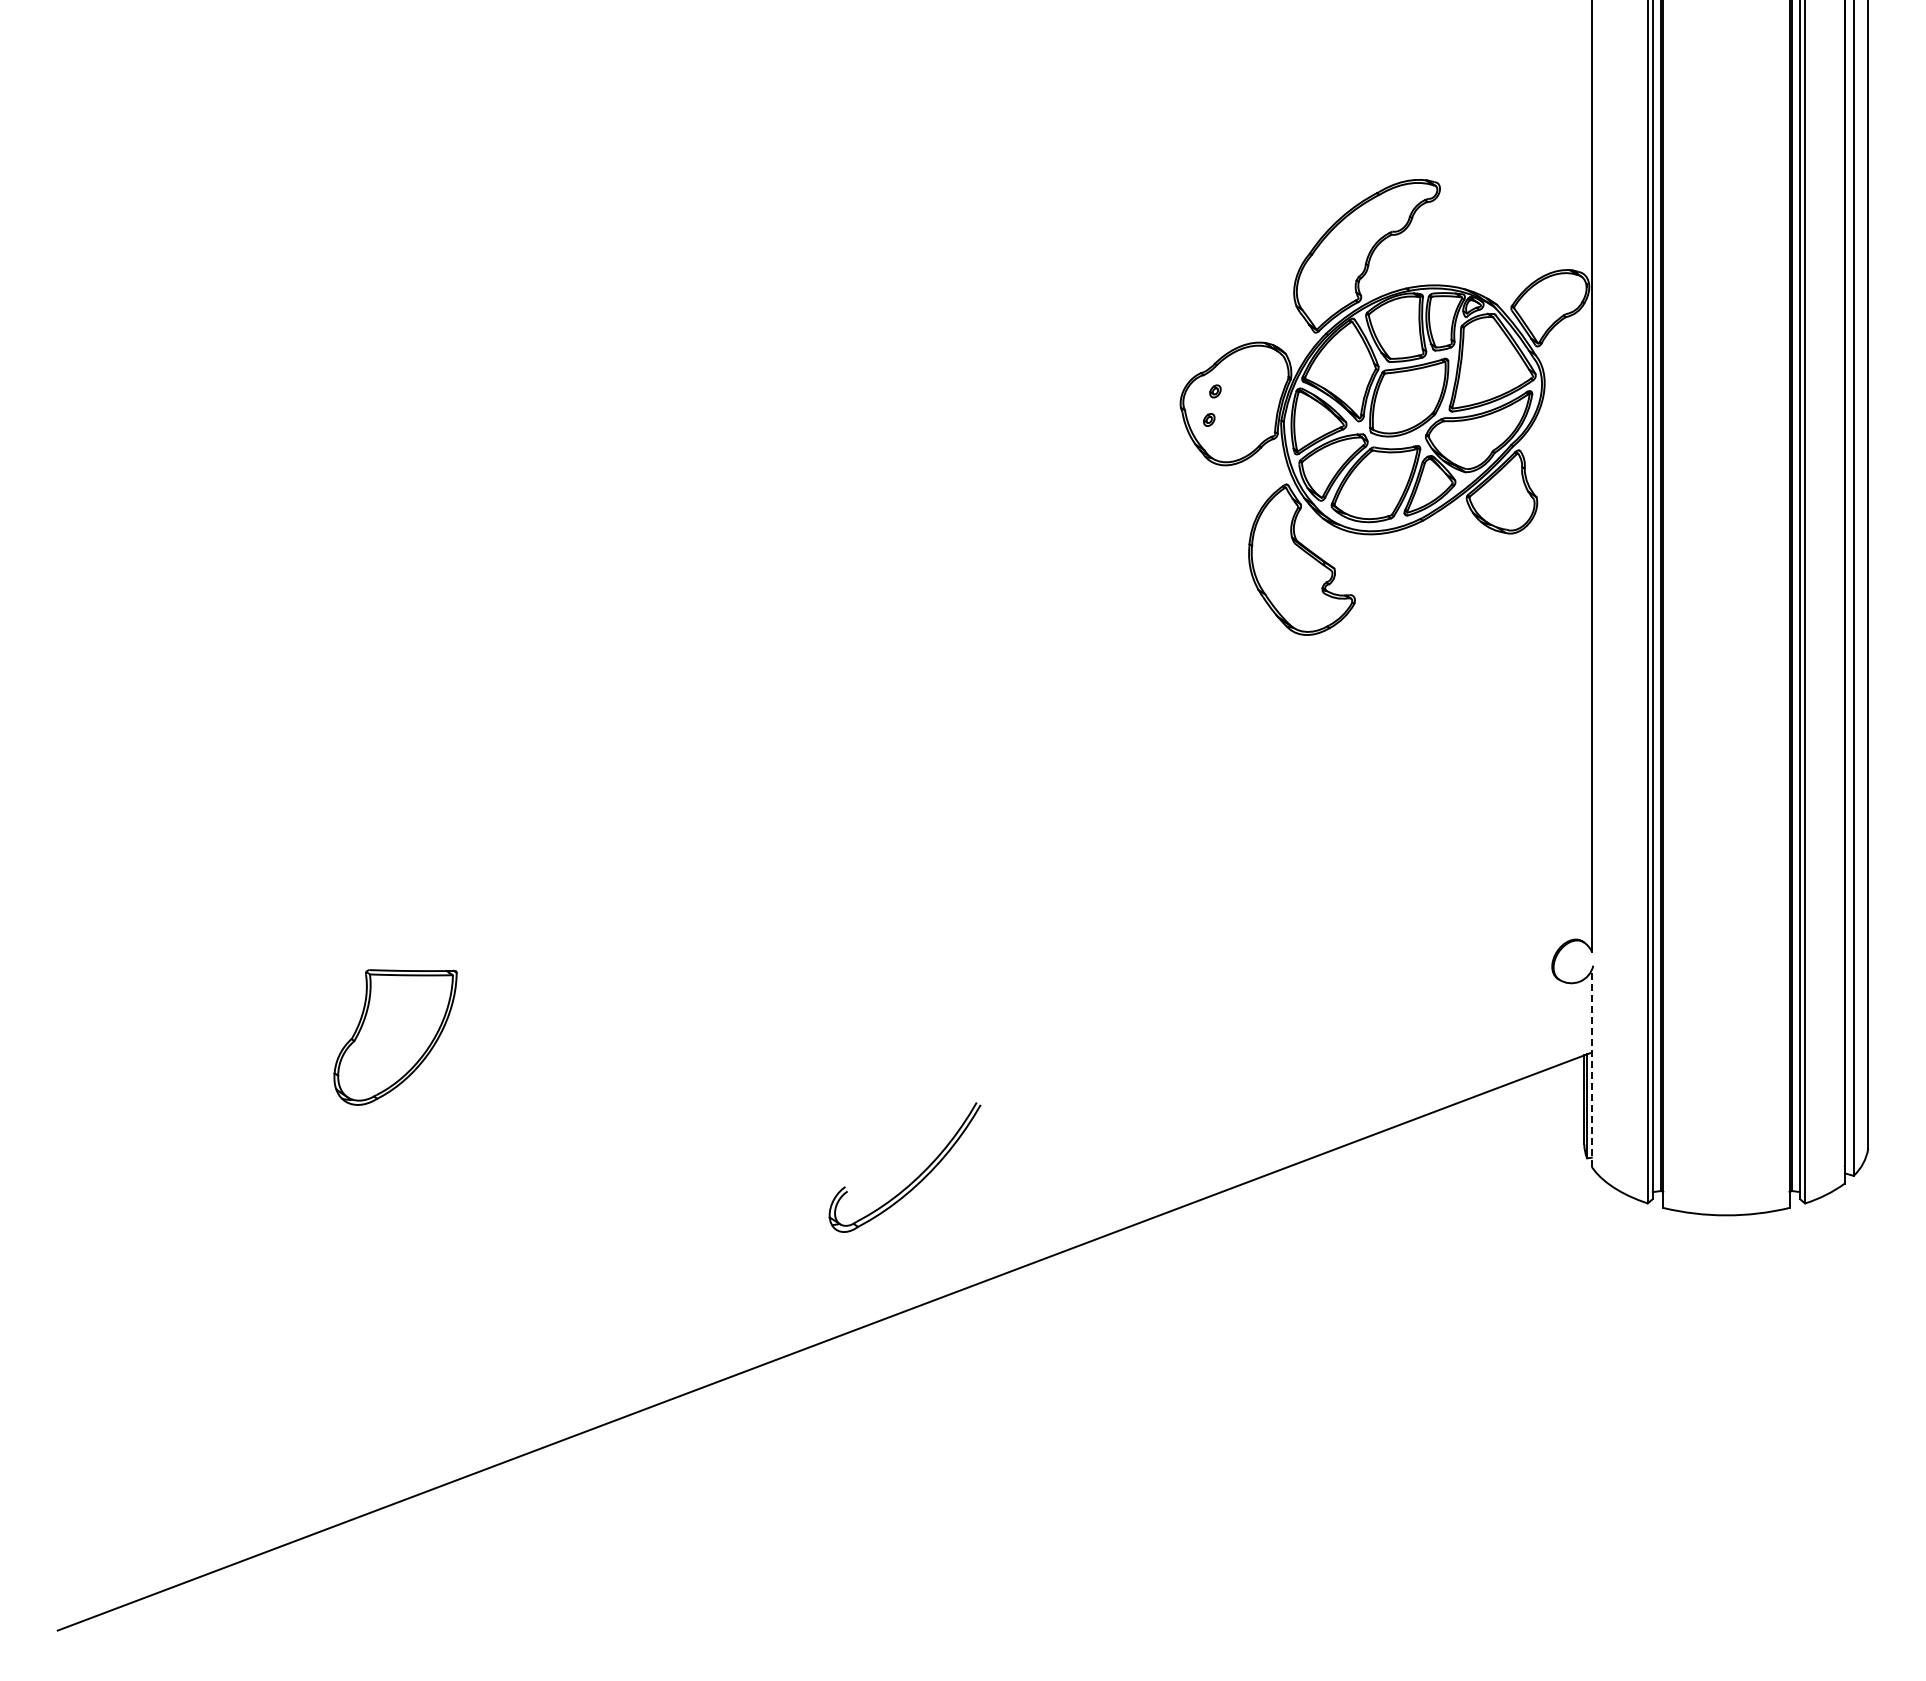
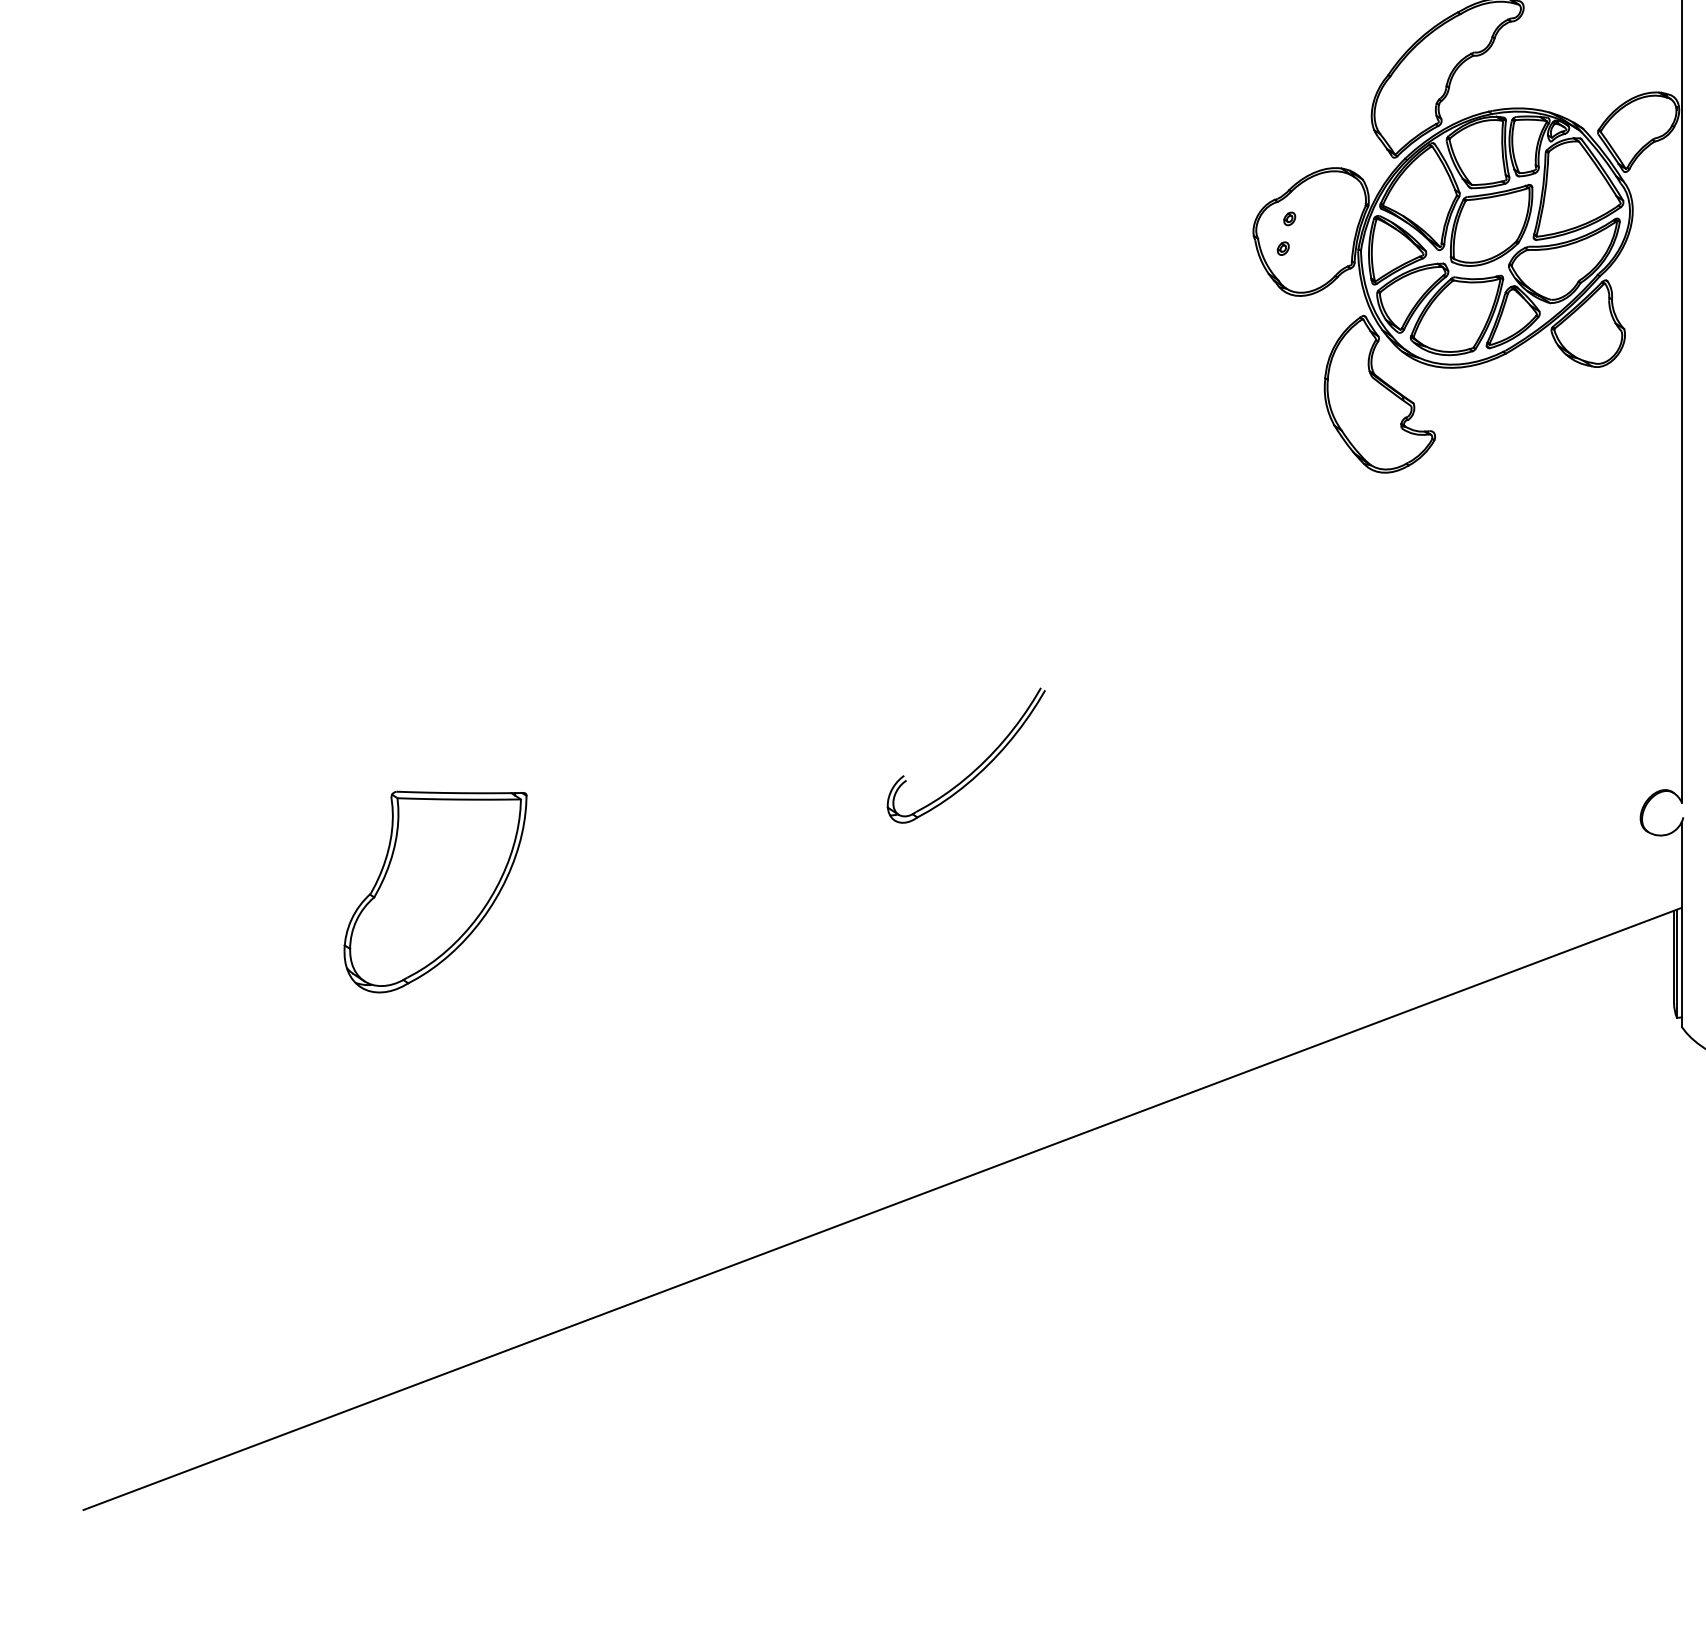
part: (395, 1037) -> (435, 892), size x1.43
line: (1591, 1068) -> (1681, 924), dashed -> solid
part: (915, 1178) -> (977, 767), moved

